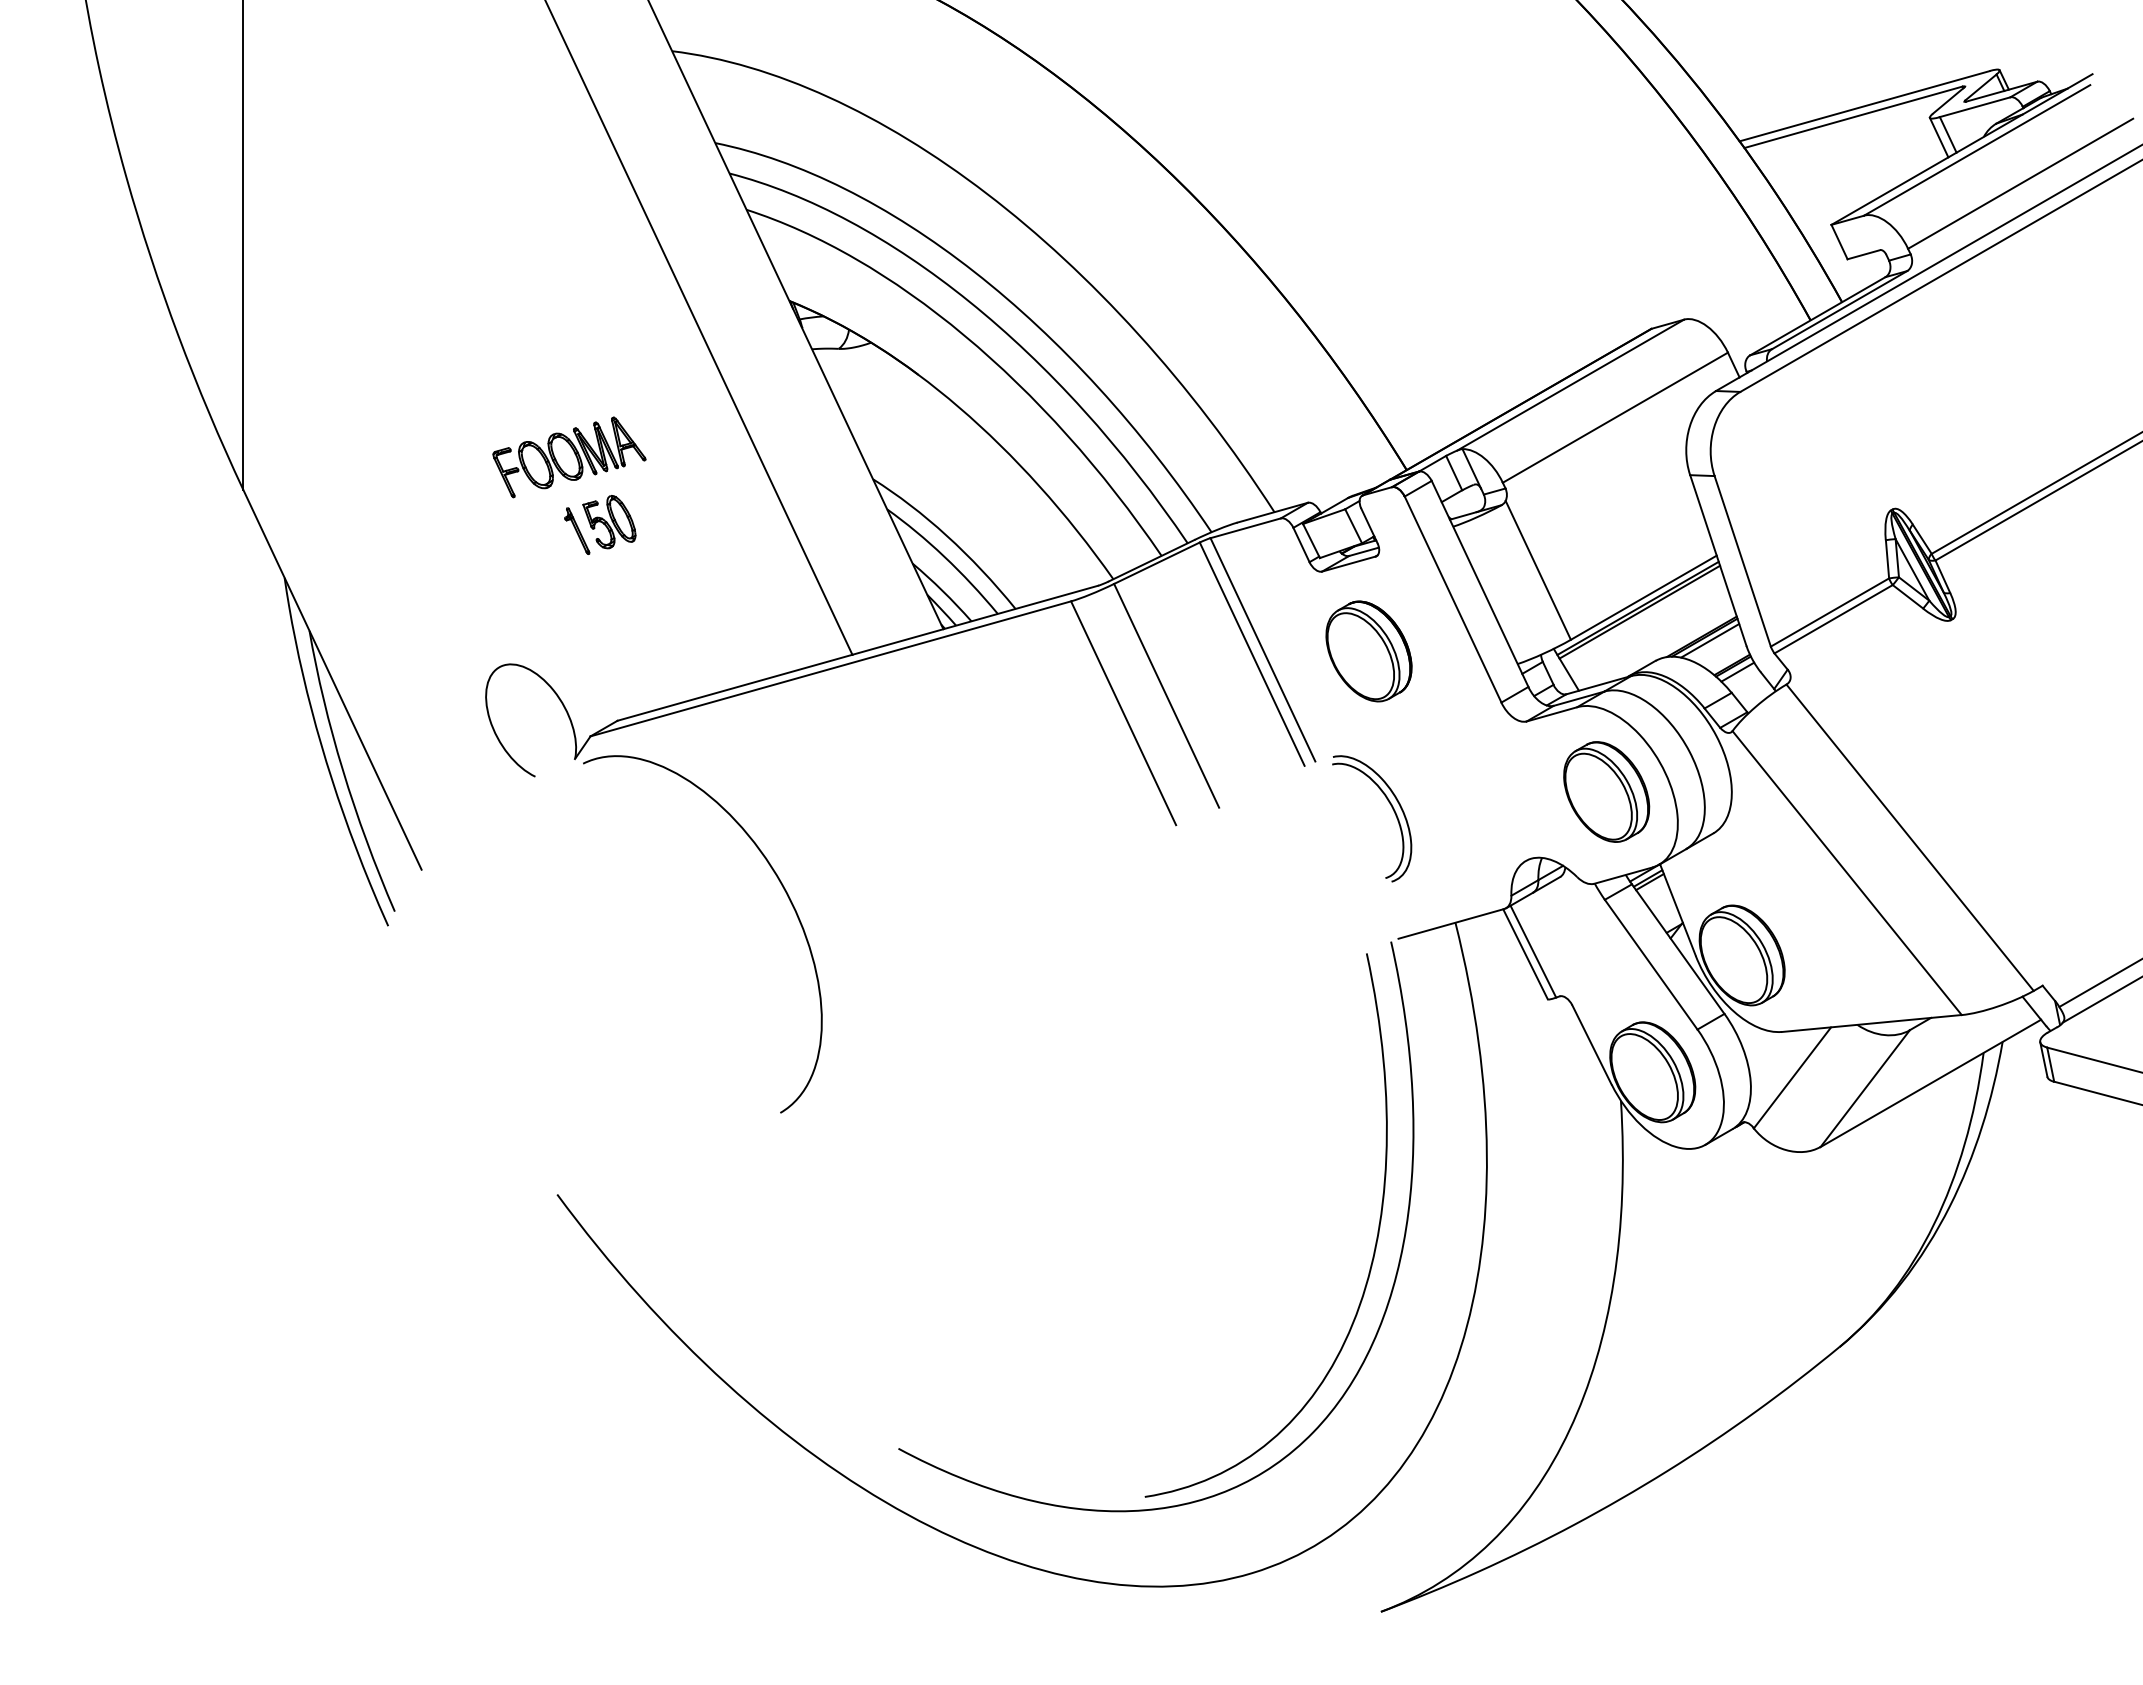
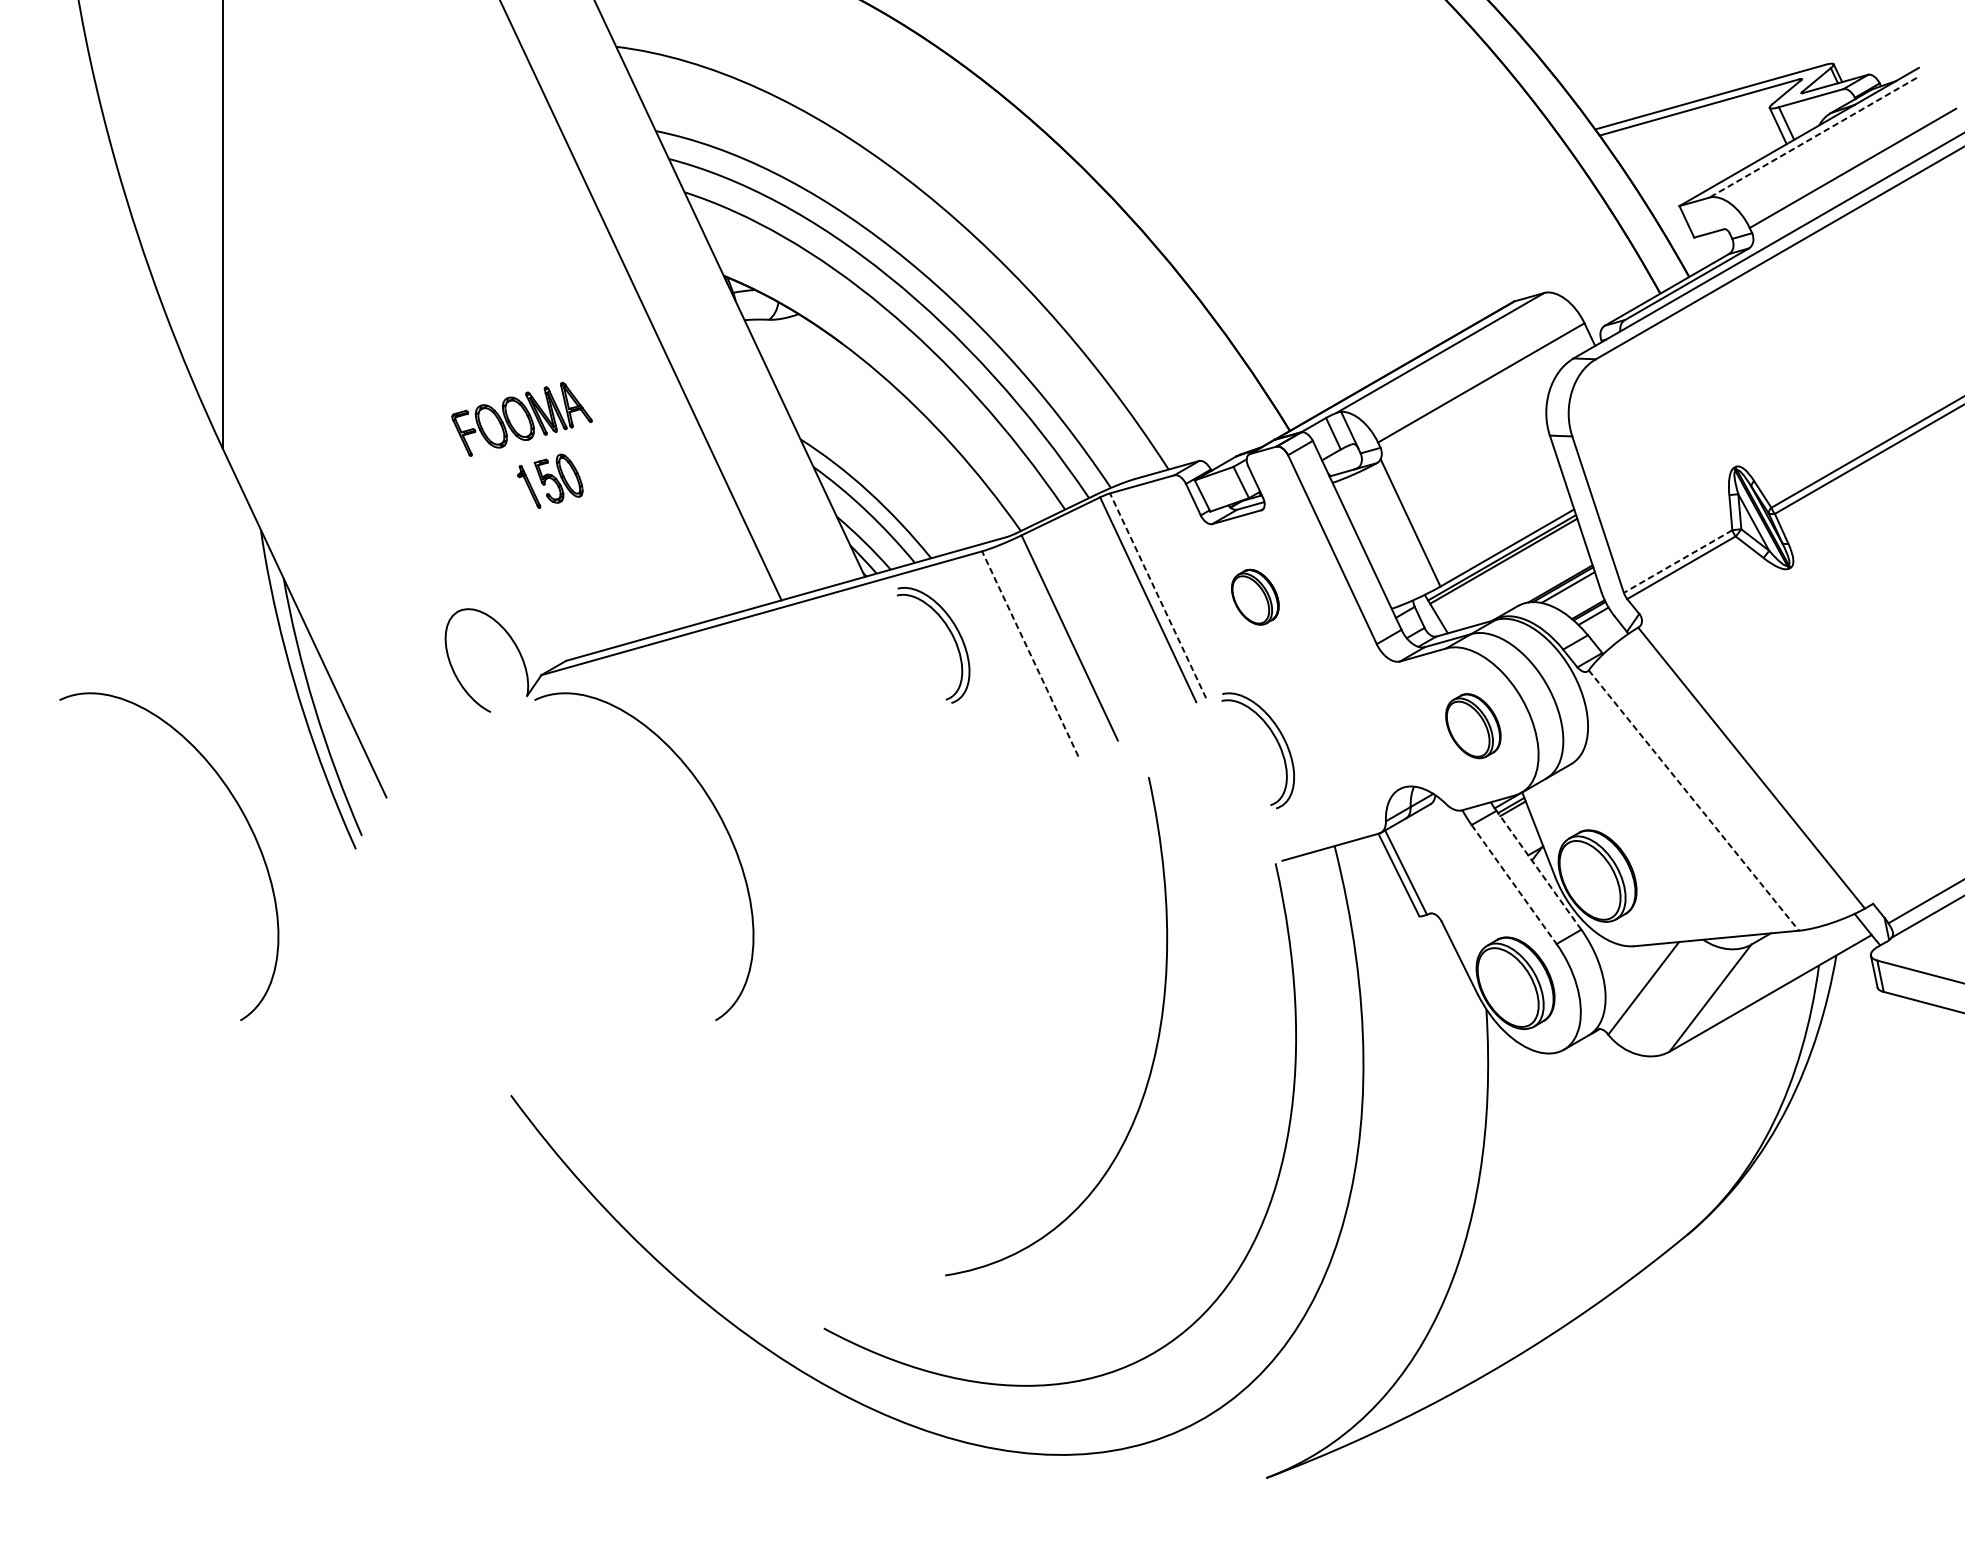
line: (1977, 150) -> (1813, 137), solid -> dashed
line: (1829, 612) -> (1677, 561), solid -> dashed
line: (1262, 649) -> (1157, 595), solid -> dashed
part: (1368, 651) -> (1254, 597), size x0.6
part: (1038, 694) -> (952, 636), added
line: (1123, 713) -> (1030, 654), solid -> dashed
part: (1606, 791) -> (1473, 725), size x0.7
line: (1847, 873) -> (1694, 800), solid -> dashed
curve: (266, 891) -> (244, 817), added
line: (1678, 949) -> (1539, 870), solid -> dashed
line: (1651, 964) -> (1514, 884), solid -> dashed
curve: (1374, 1246) -> (1155, 1045), moved

